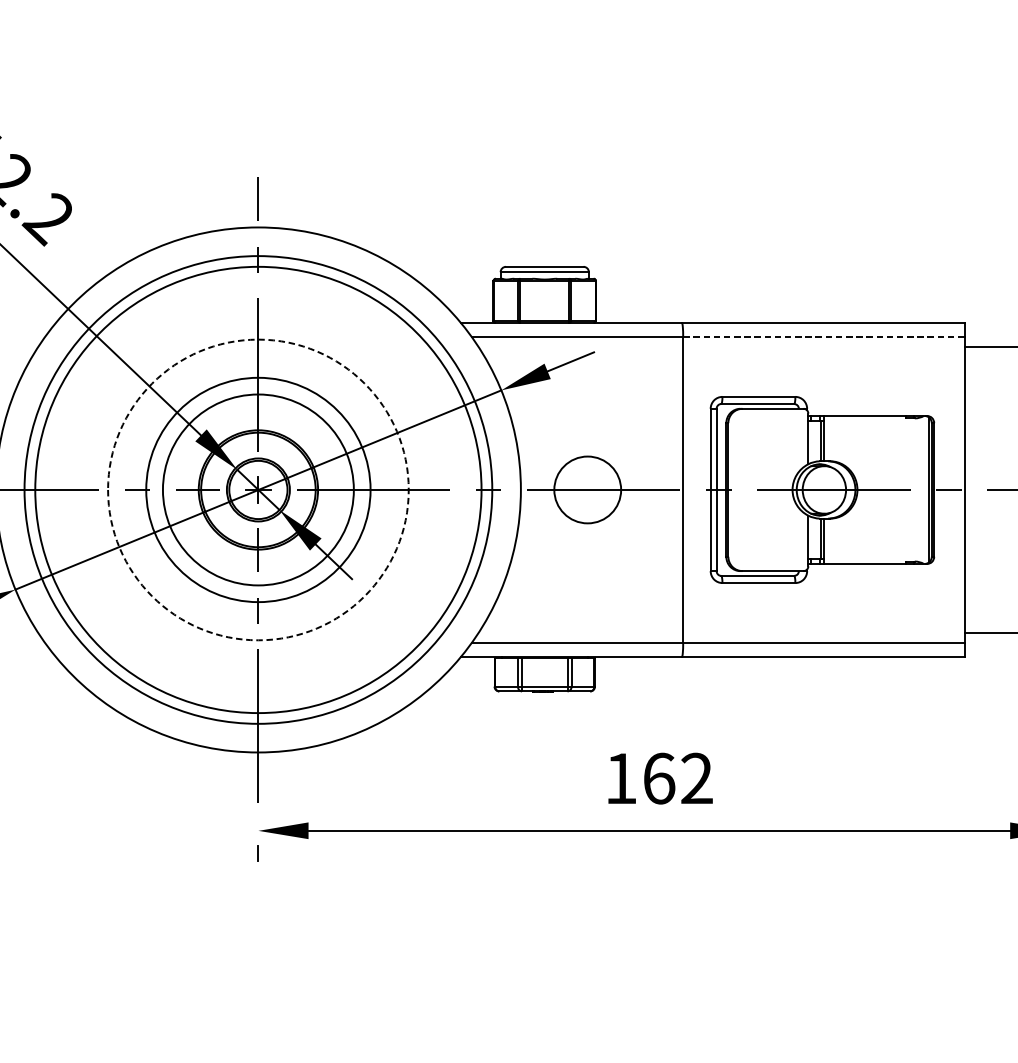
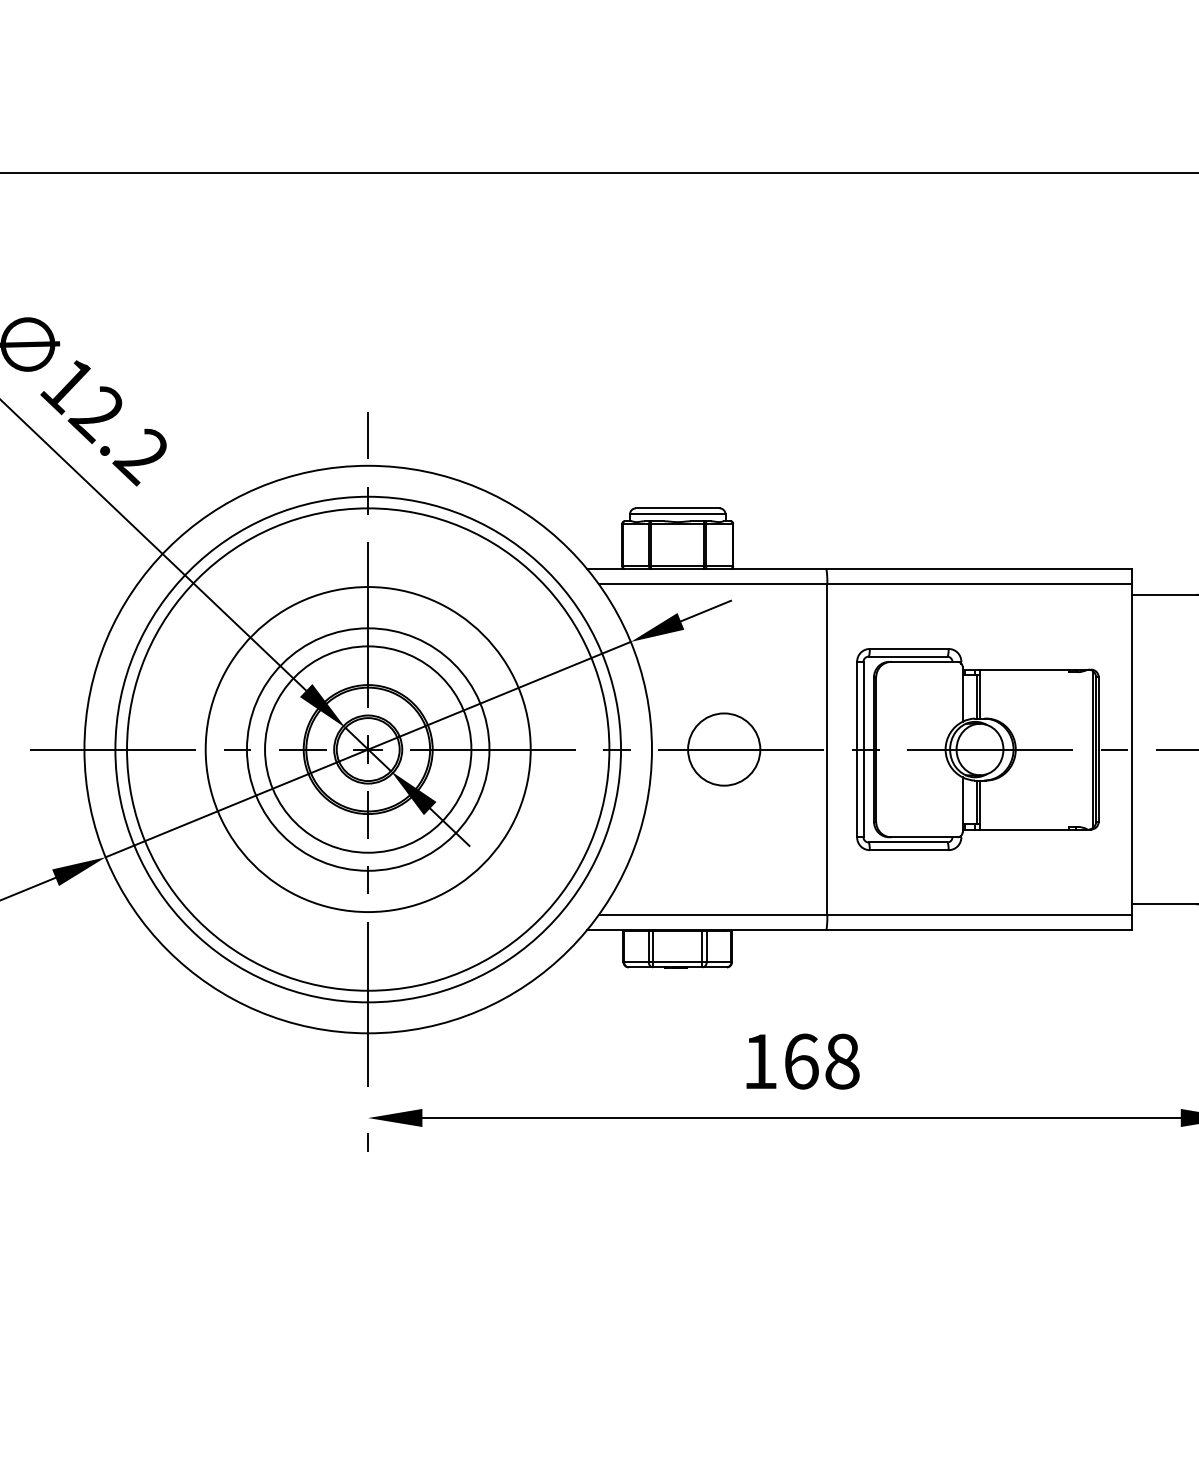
line: (824, 337) -> (980, 584), dashed -> solid
circle: (257, 489) -> (367, 749), dashed -> solid
text: (697, 778) -> (842, 1061), 162 -> 168

